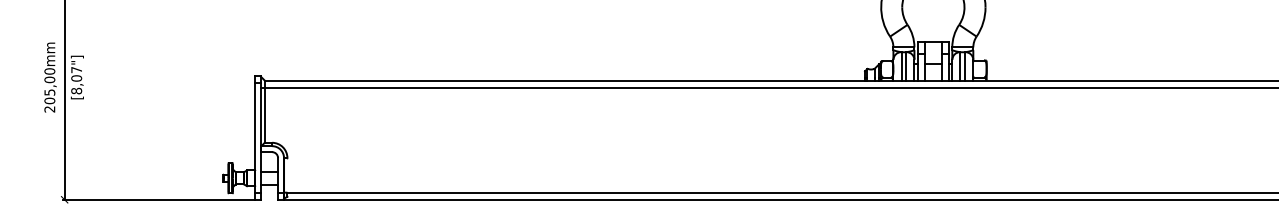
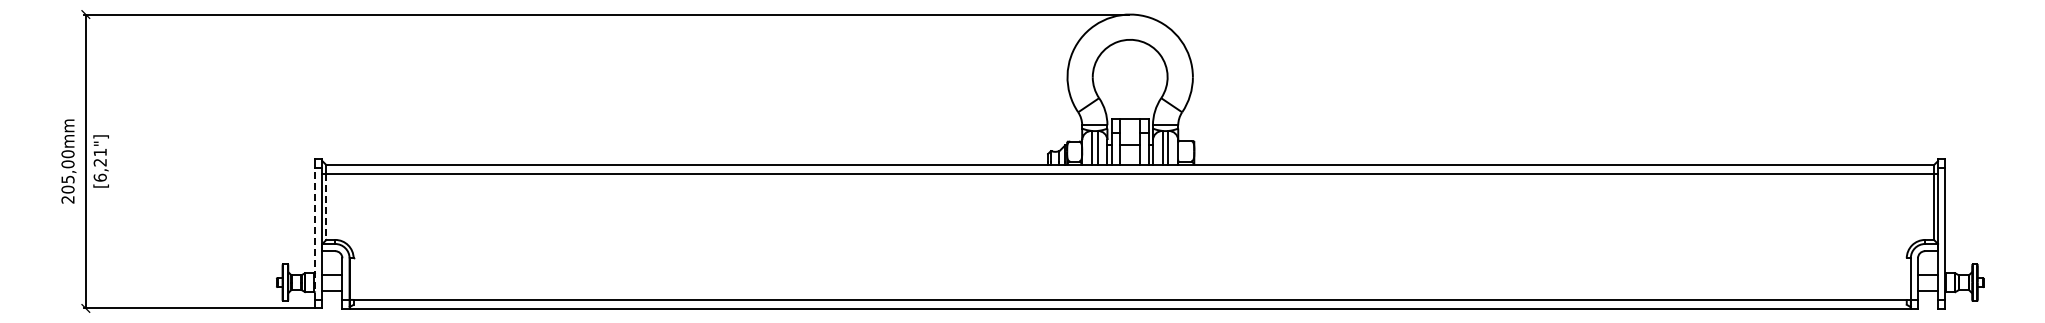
text: (76, 80) -> (99, 164), [8,07"] -> [6,21"]
line: (264, 115) -> (326, 207), solid -> dashed
line: (255, 137) -> (315, 233), solid -> dashed

